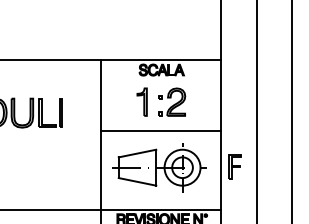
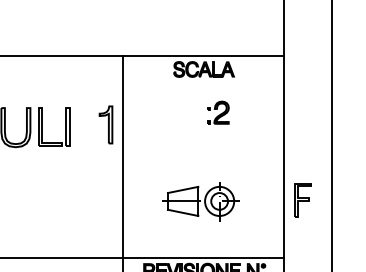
part: (141, 101) -> (105, 124), moved
part: (172, 101) -> (218, 111), size x0.6
line: (161, 131) -> (203, 152), removed
part: (159, 167) -> (200, 200), size x0.6

